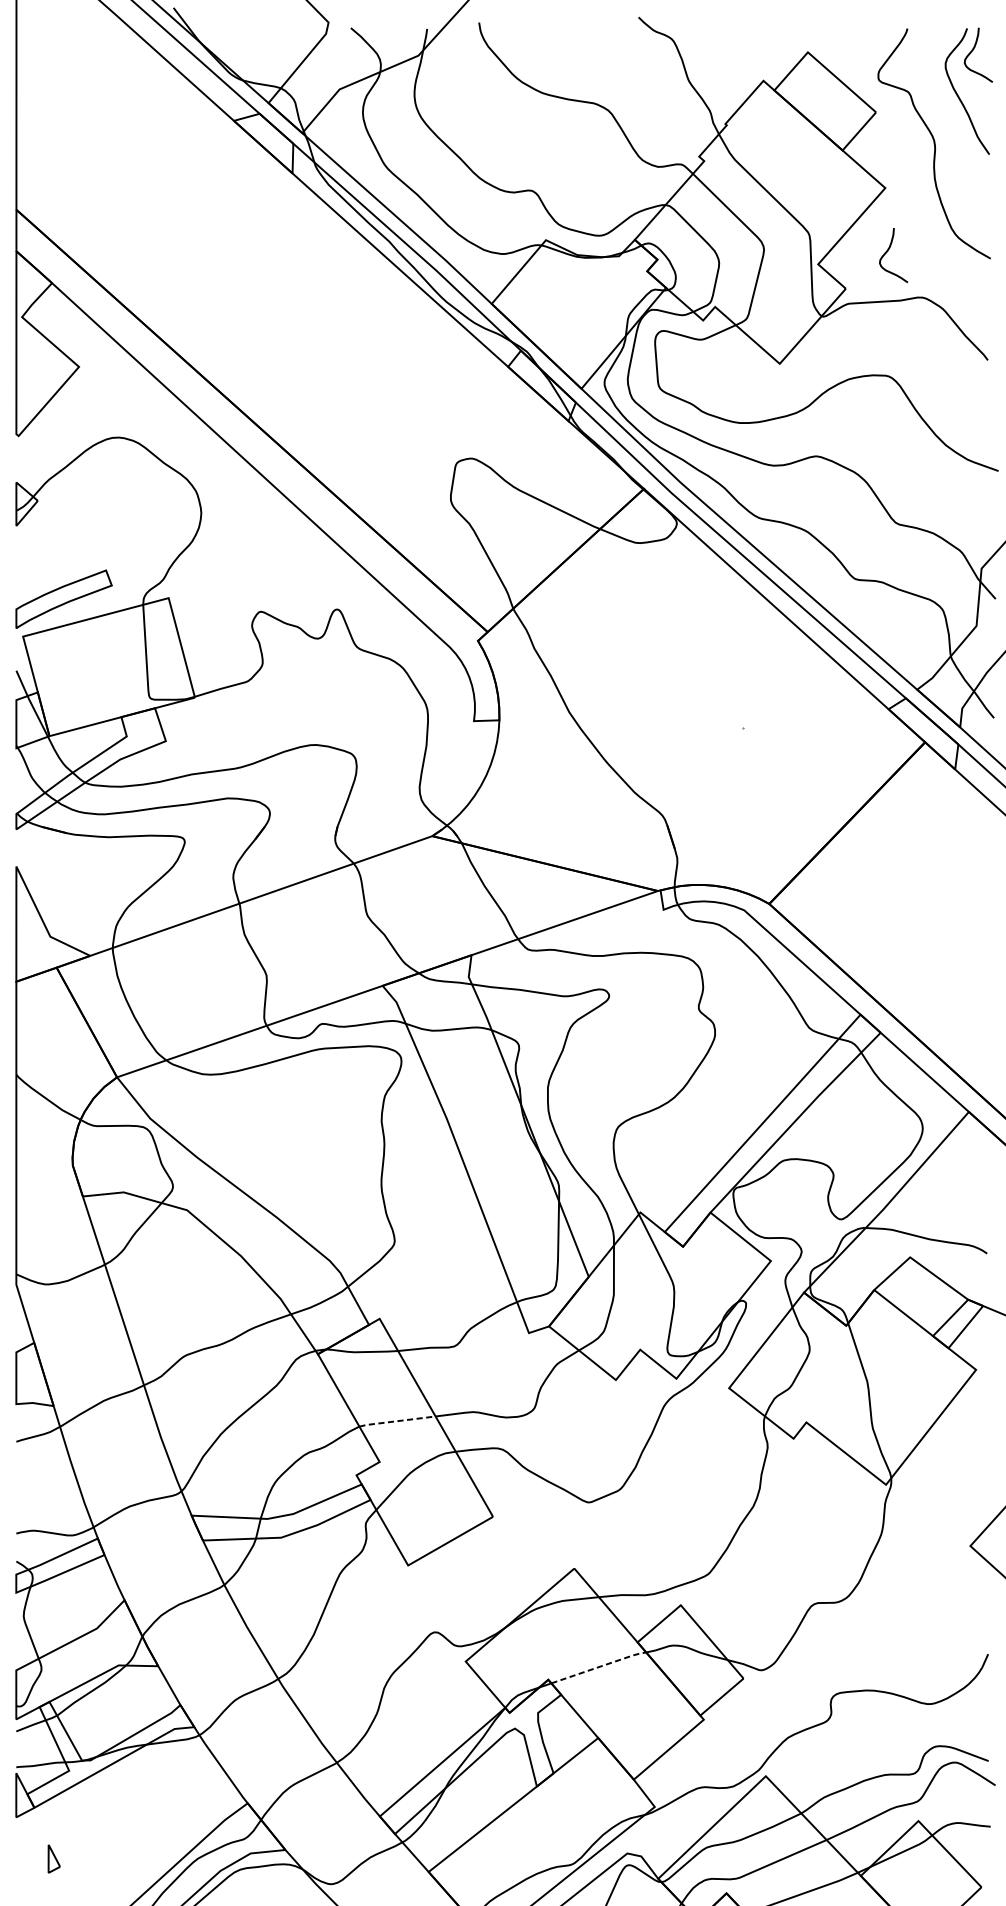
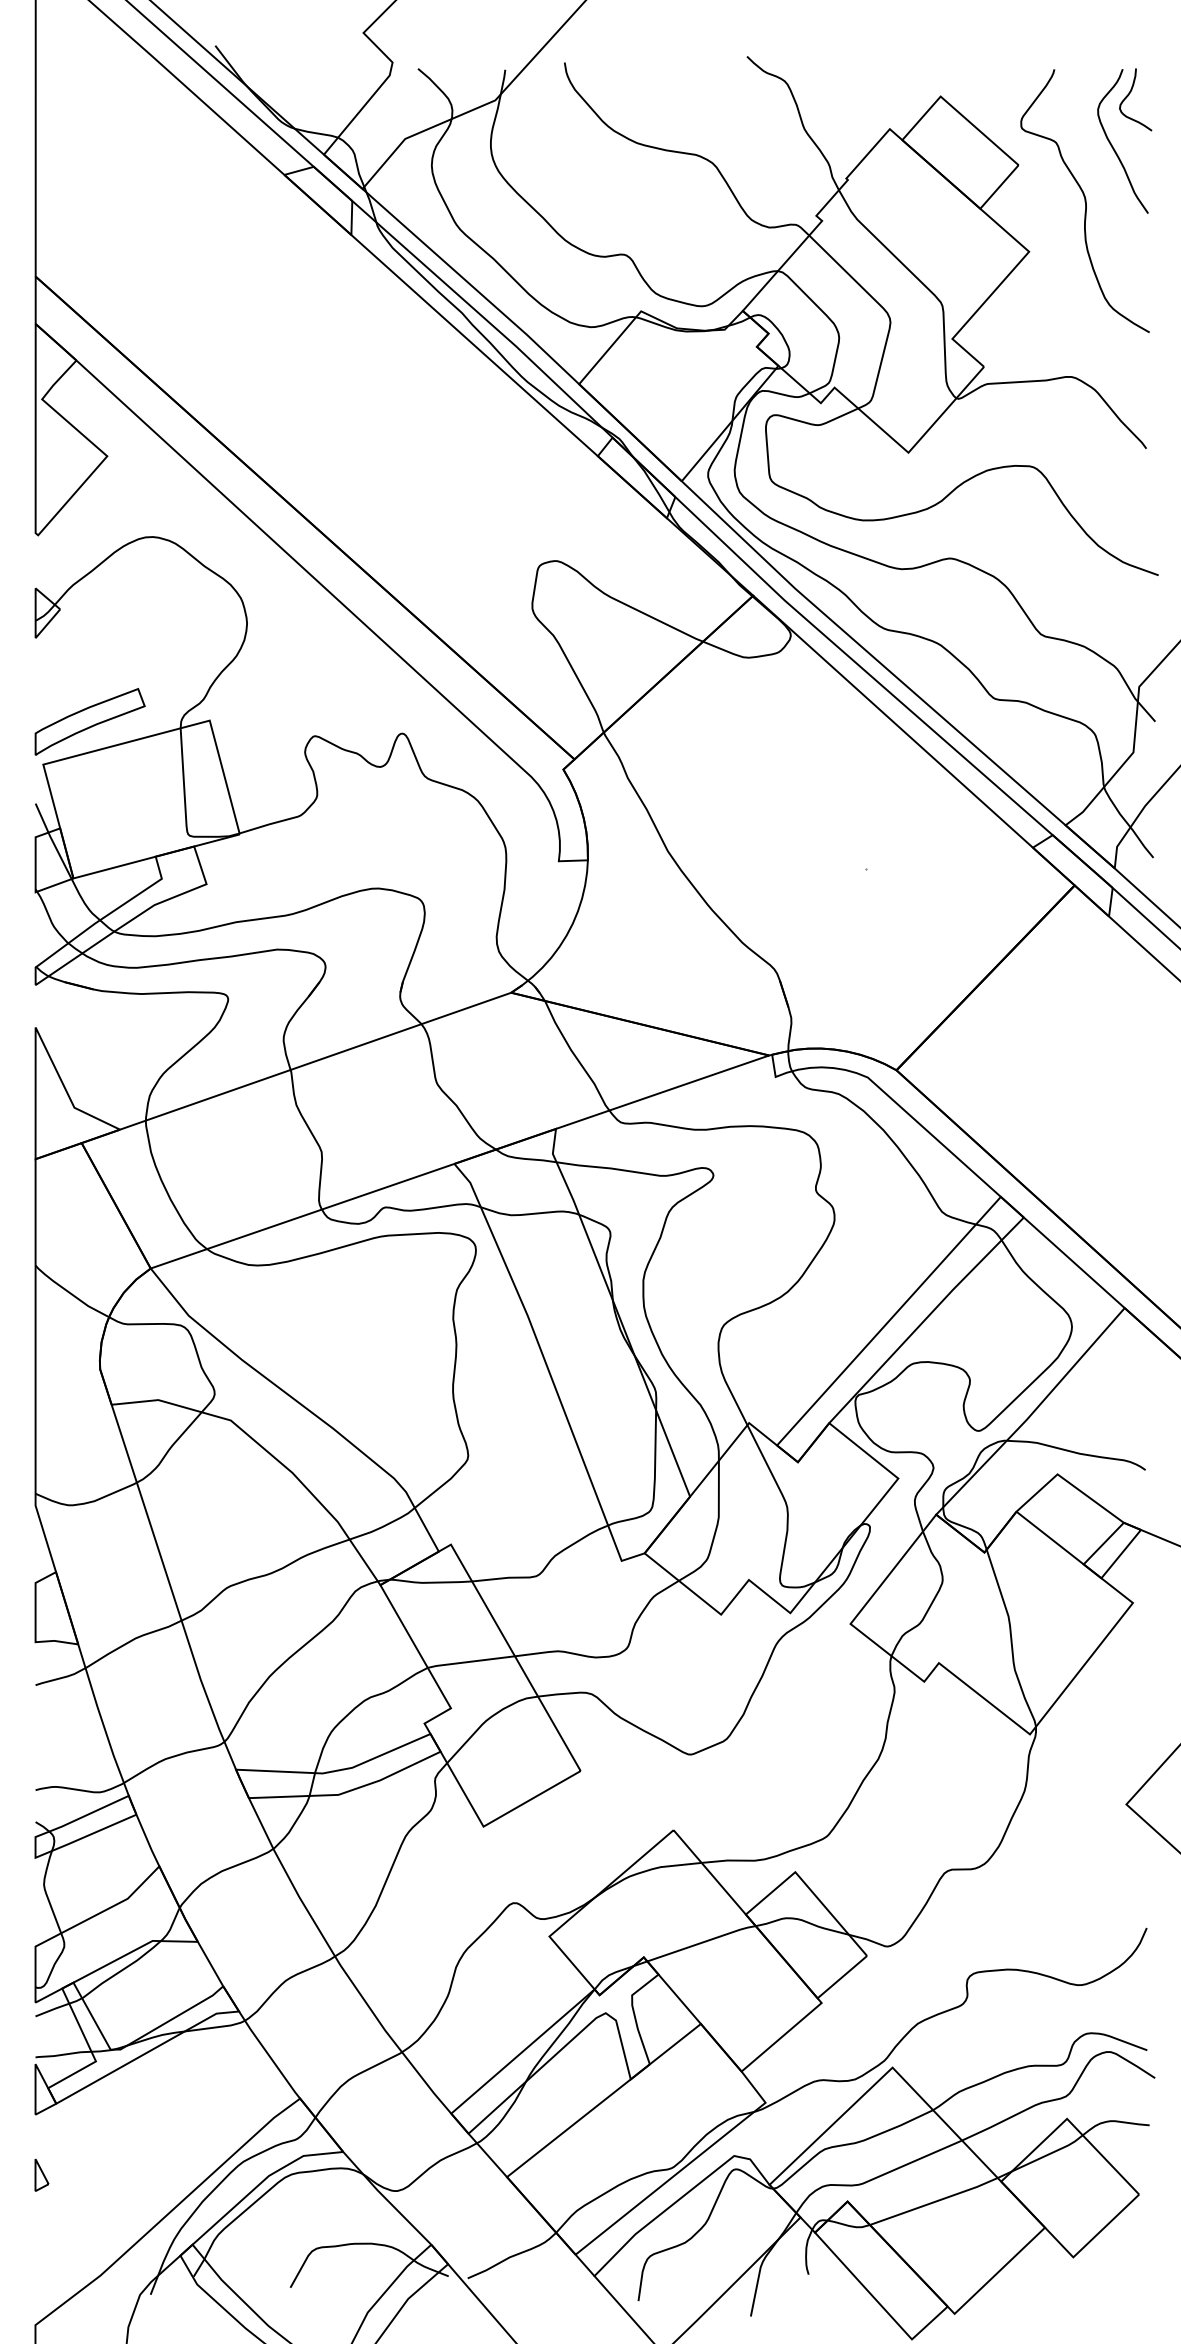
curve: (888, 251) -> (1032, 324), removed
line: (396, 1421) -> (470, 1661), dashed -> solid
line: (600, 1666) -> (703, 1942), dashed -> solid
part: (53, 1858) -> (41, 2174), moved

